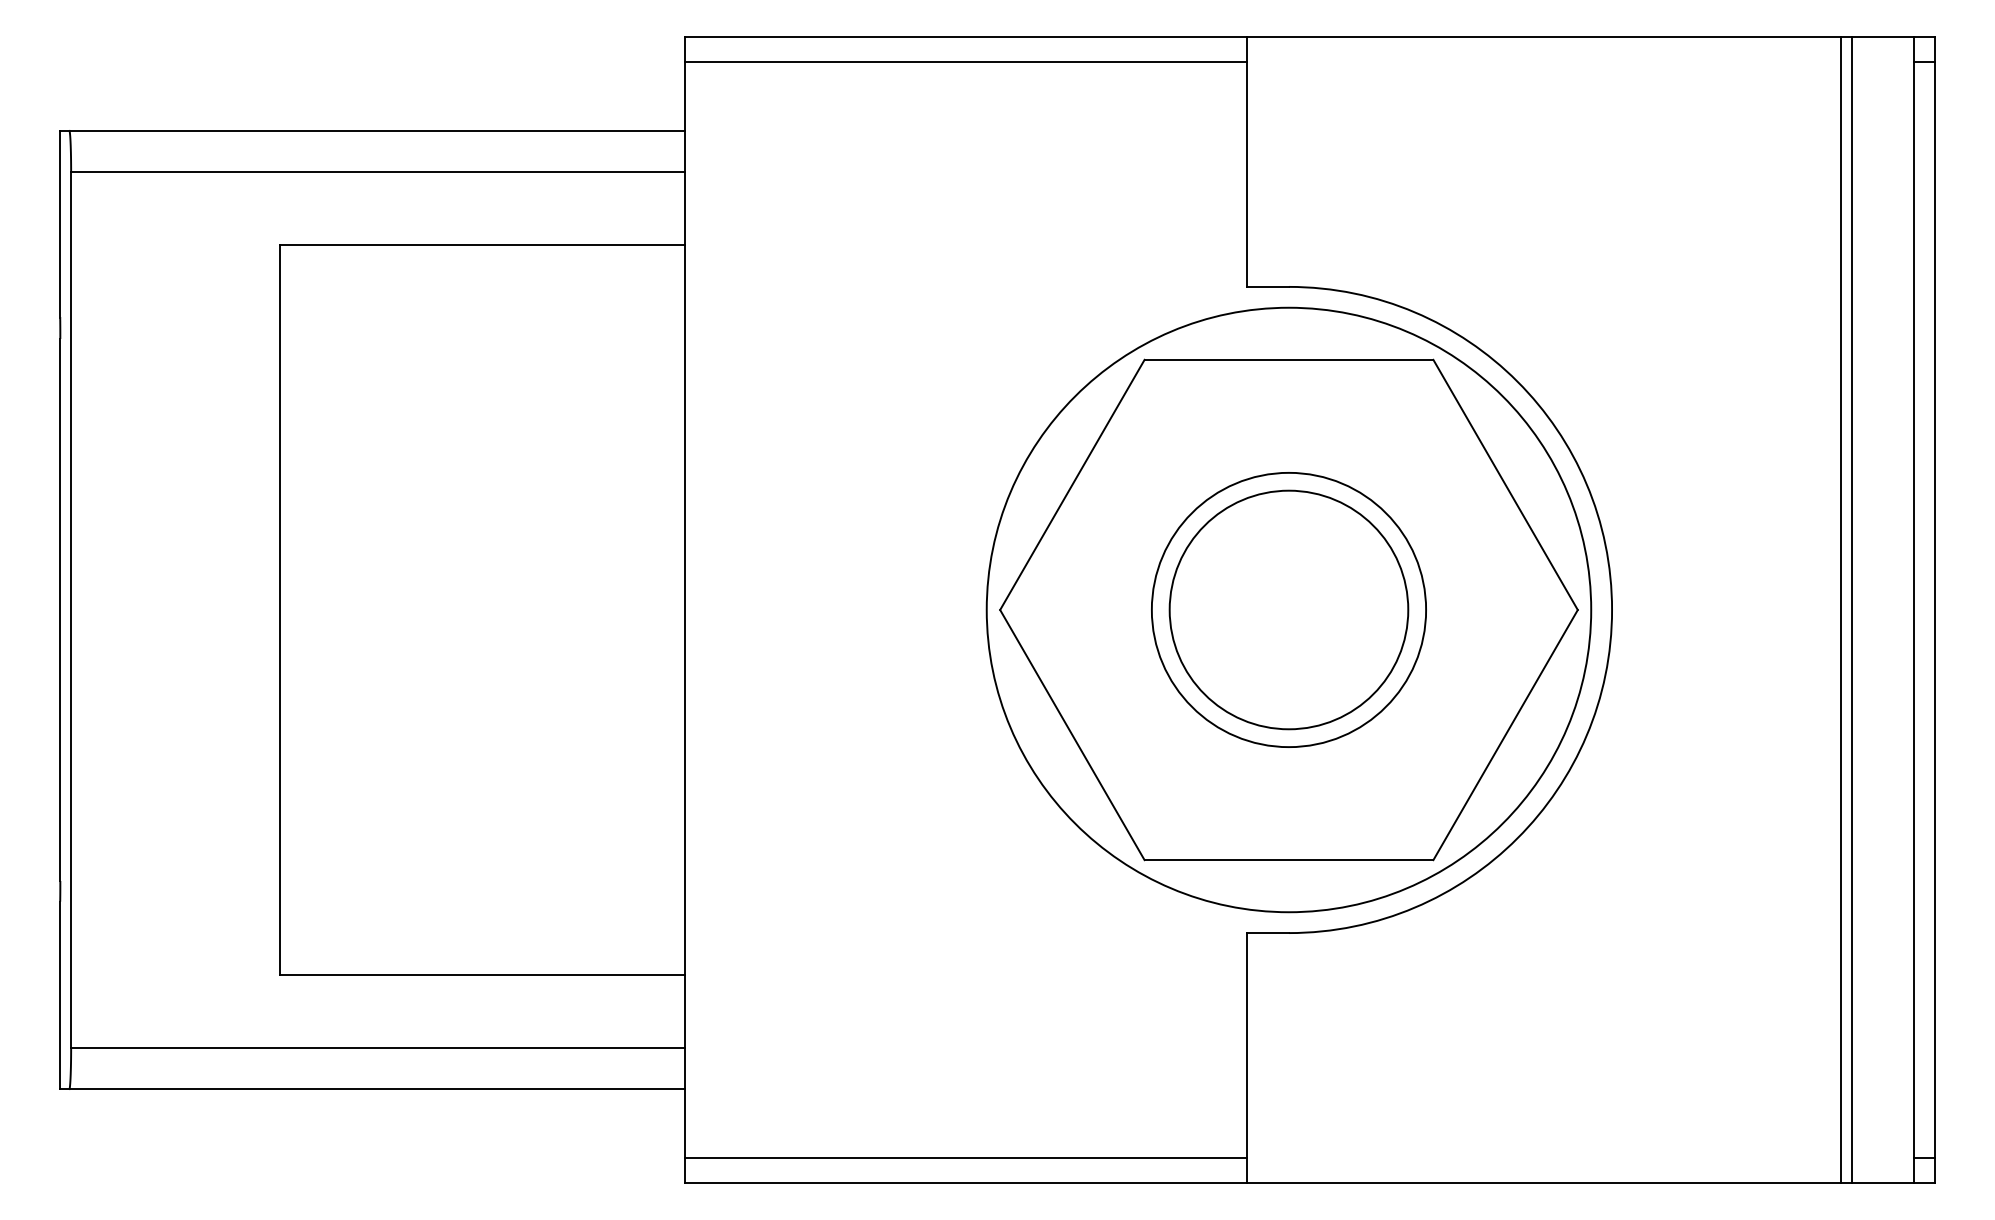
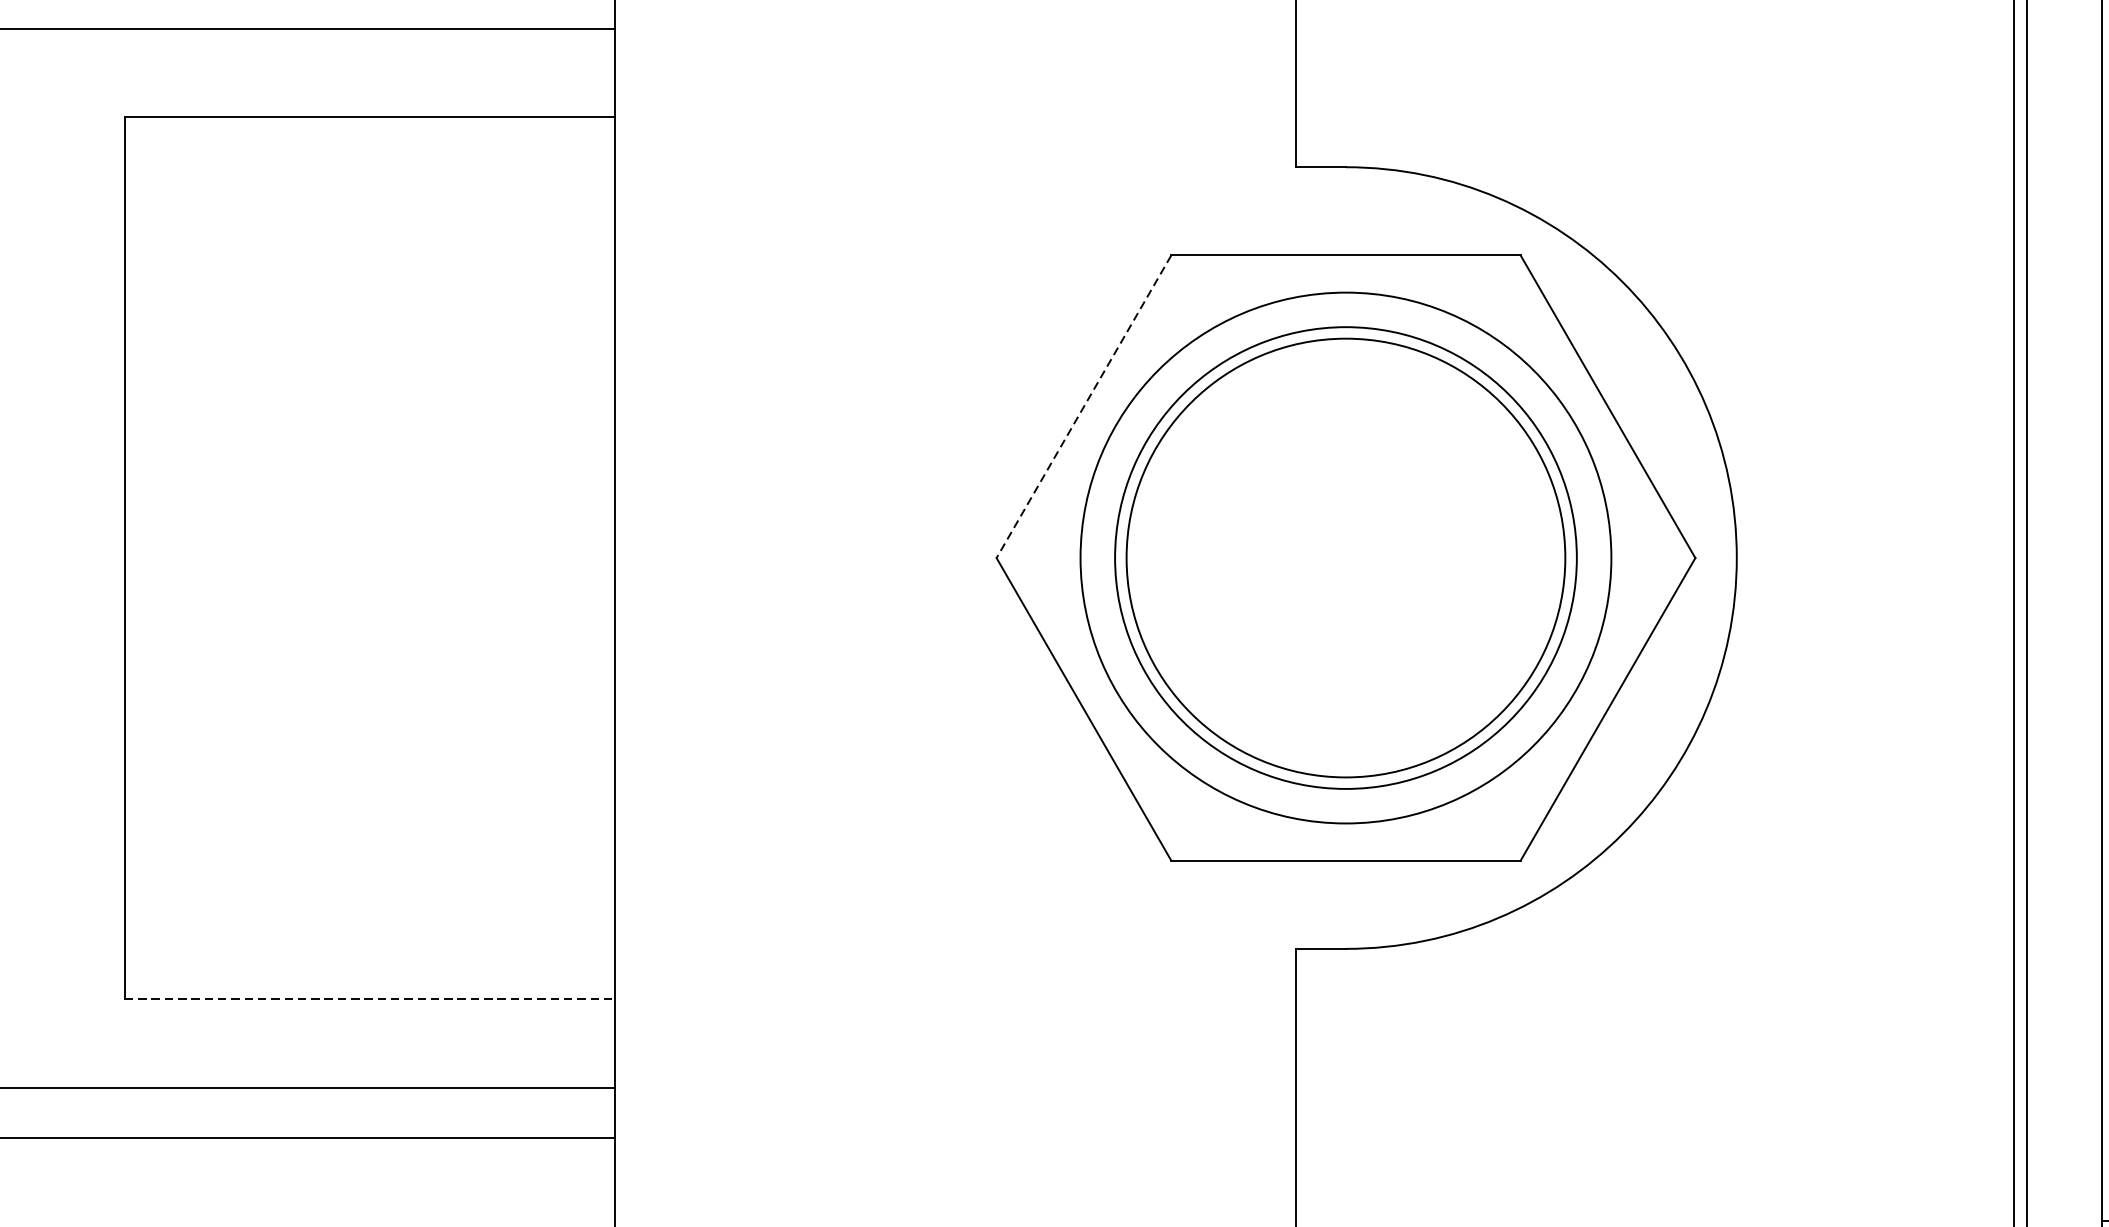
line: (1072, 485) -> (1084, 407), solid -> dashed
circle: (1288, 609) -> (1345, 557), size x0.6
circle: (1288, 609) -> (1345, 557), size x1.6
circle: (1288, 609) -> (1345, 557), size x1.6
line: (482, 974) -> (370, 998), solid -> dashed
line: (965, 1158) -> (954, 1221), removed

